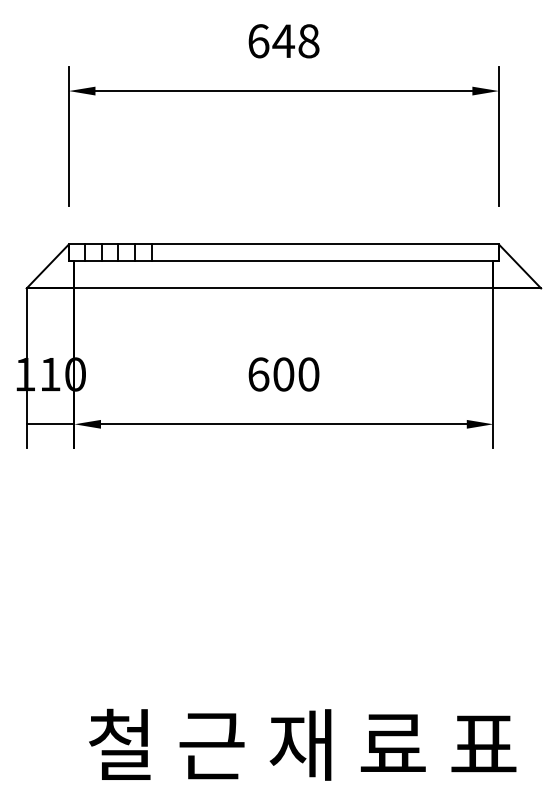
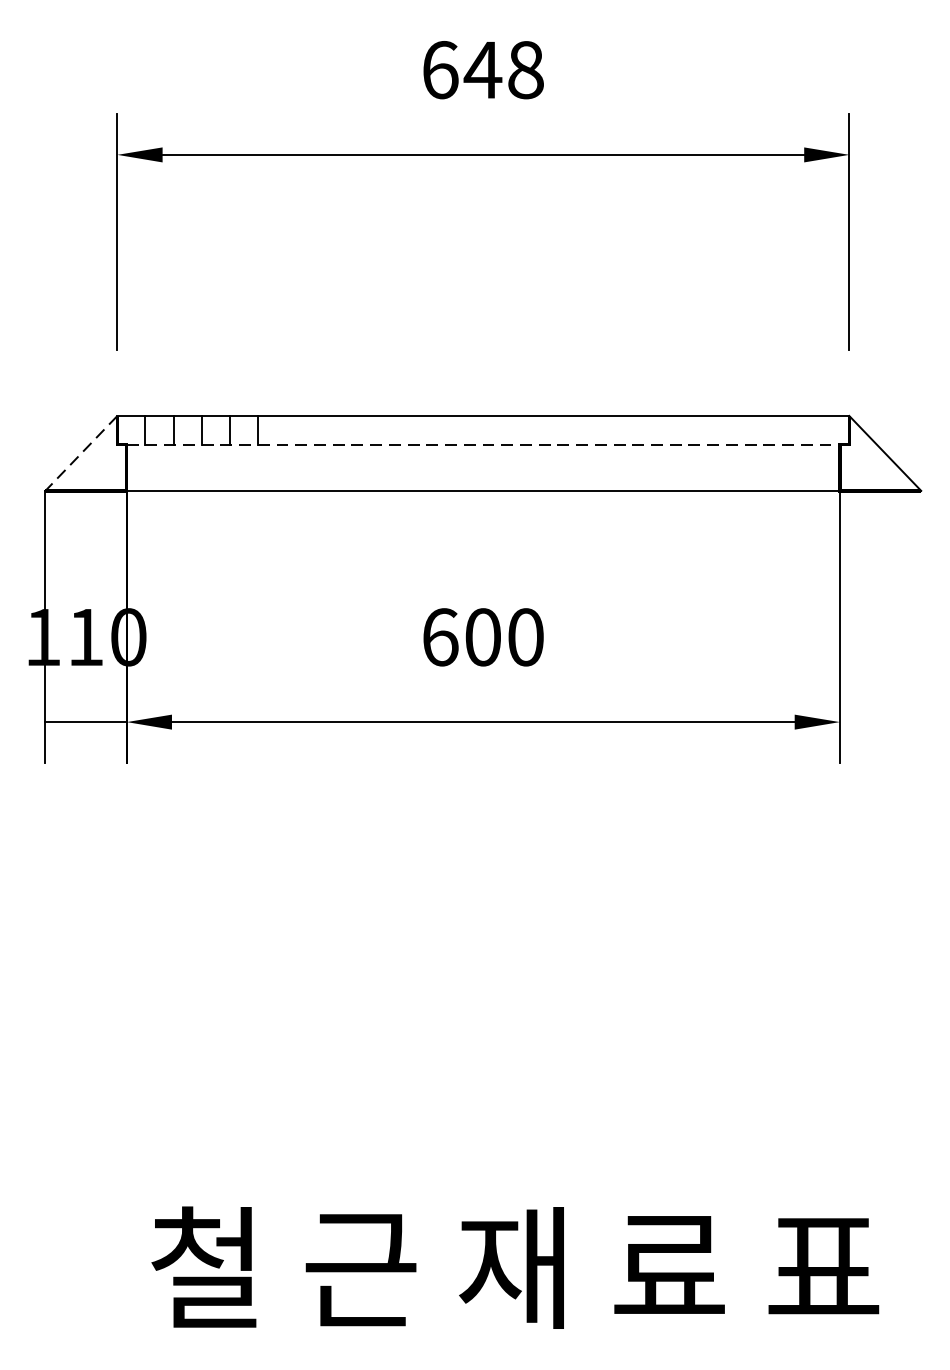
line: (284, 261) -> (484, 444), solid -> dashed
line: (47, 266) -> (80, 453), solid -> dashed

